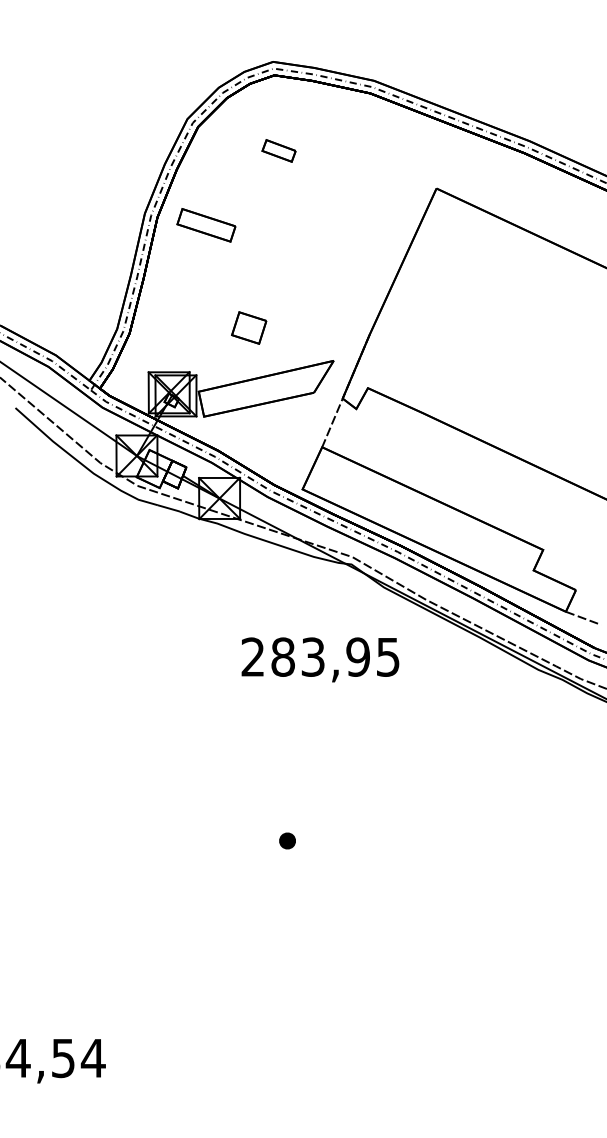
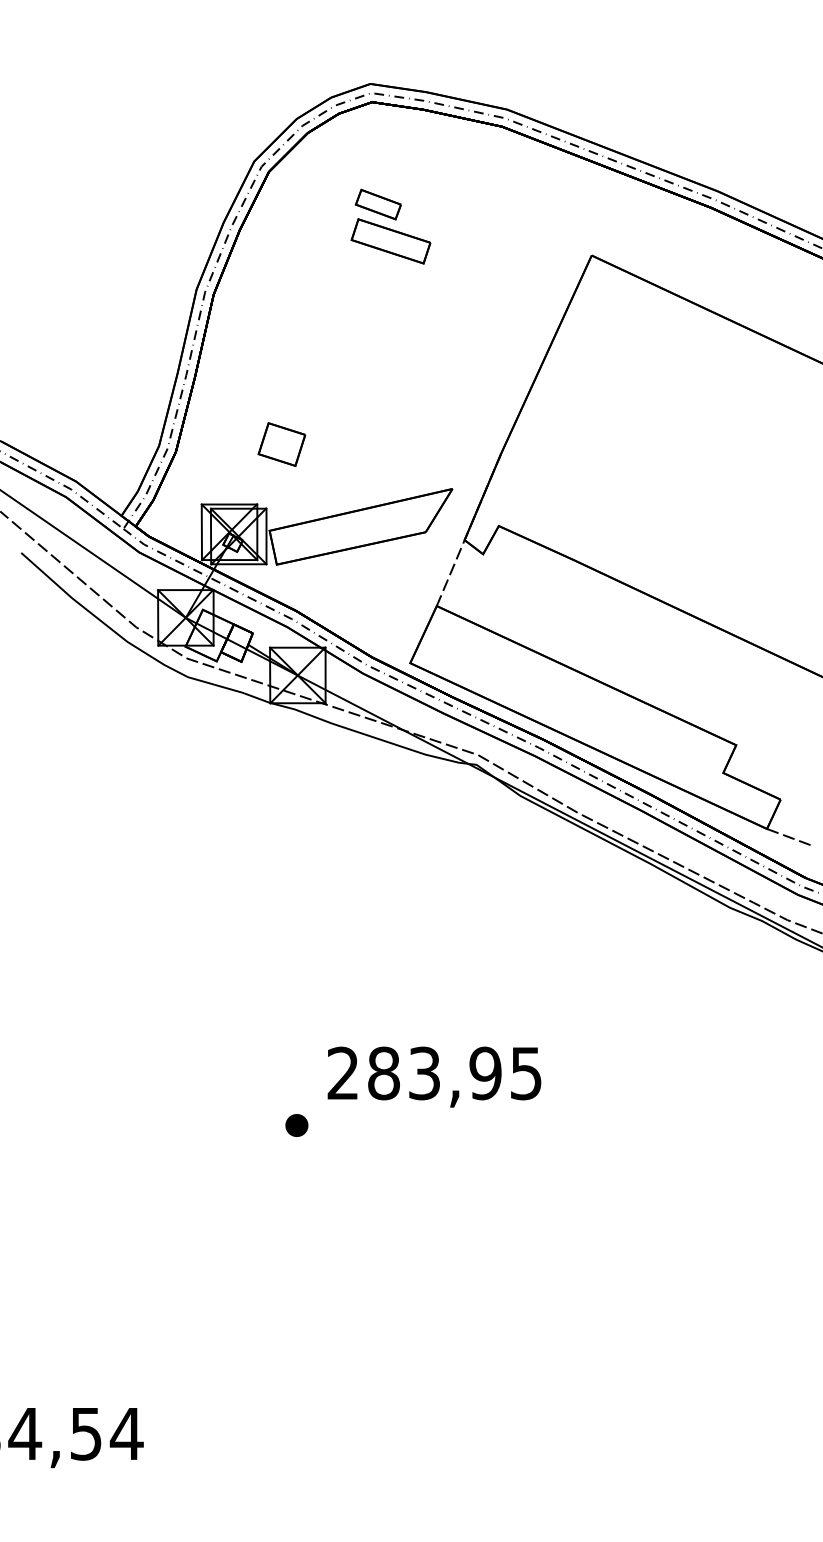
part: (206, 225) -> (390, 241), moved
part: (248, 328) -> (281, 444), moved
text: (320, 659) -> (434, 1076), moved
part: (287, 840) -> (296, 1125), moved

